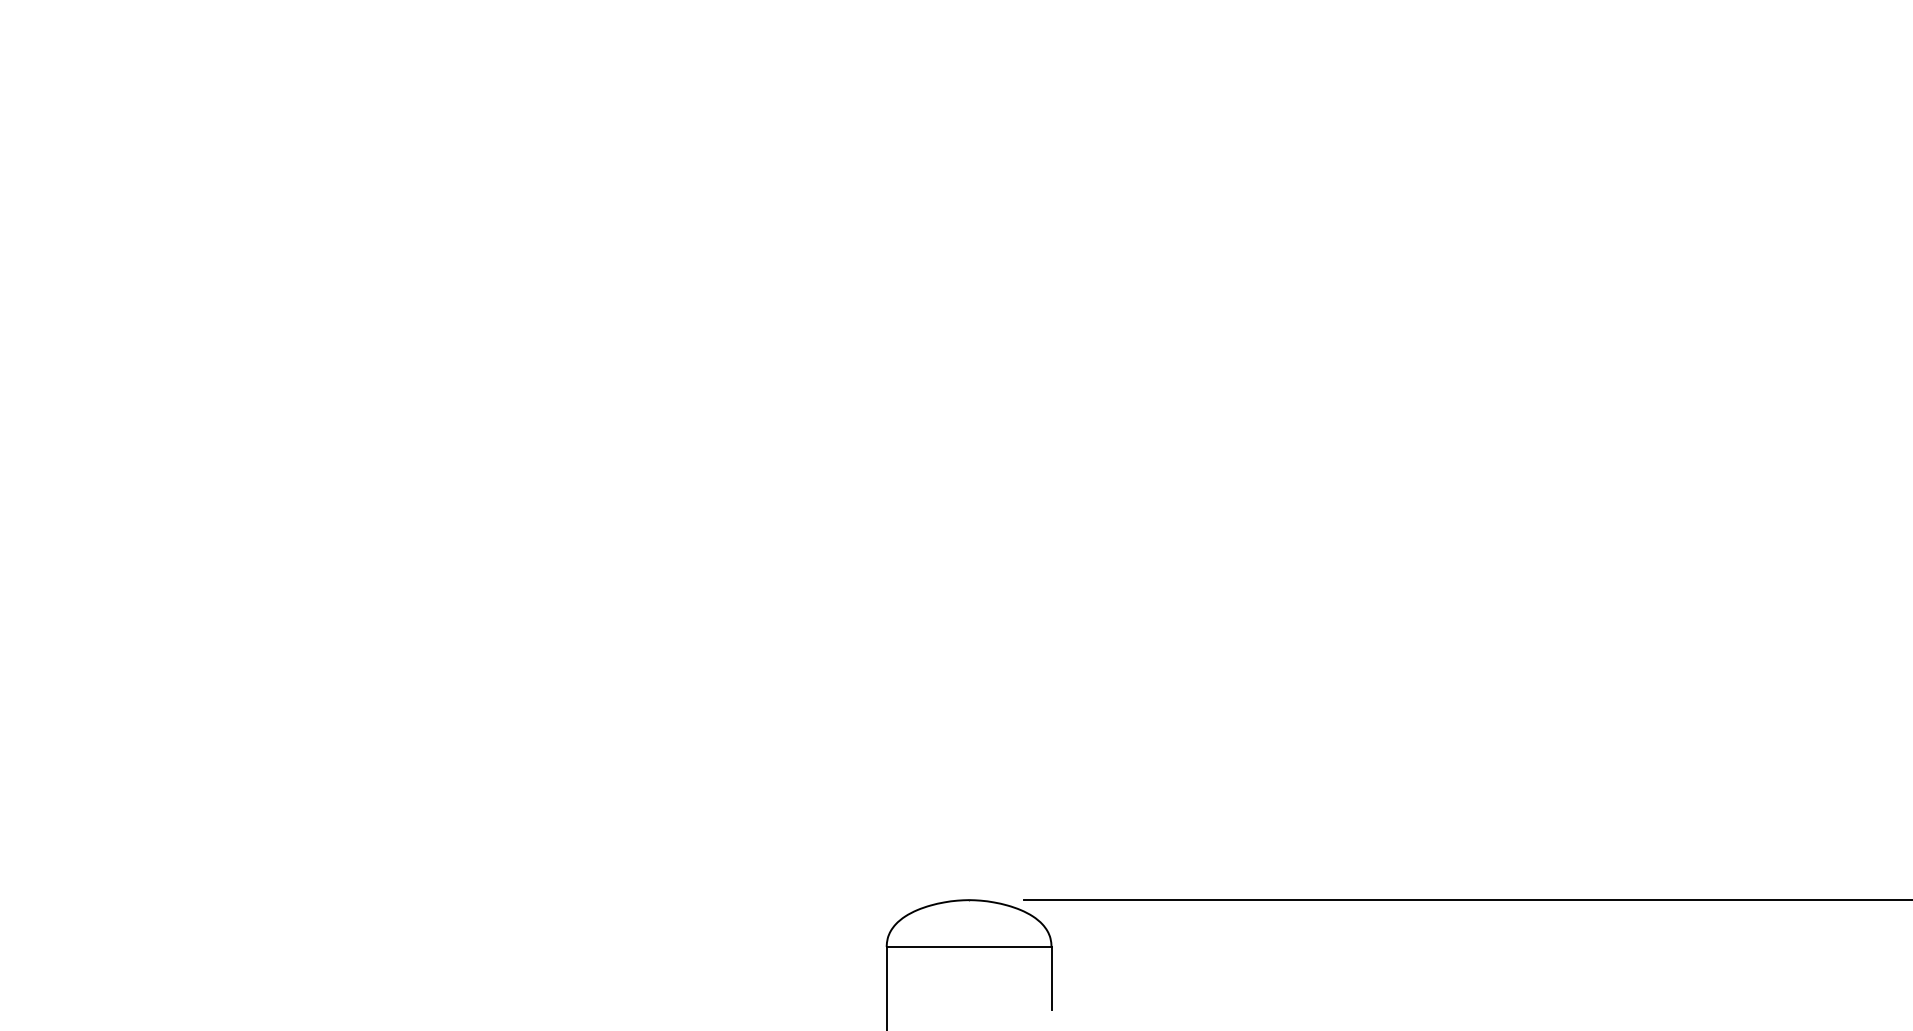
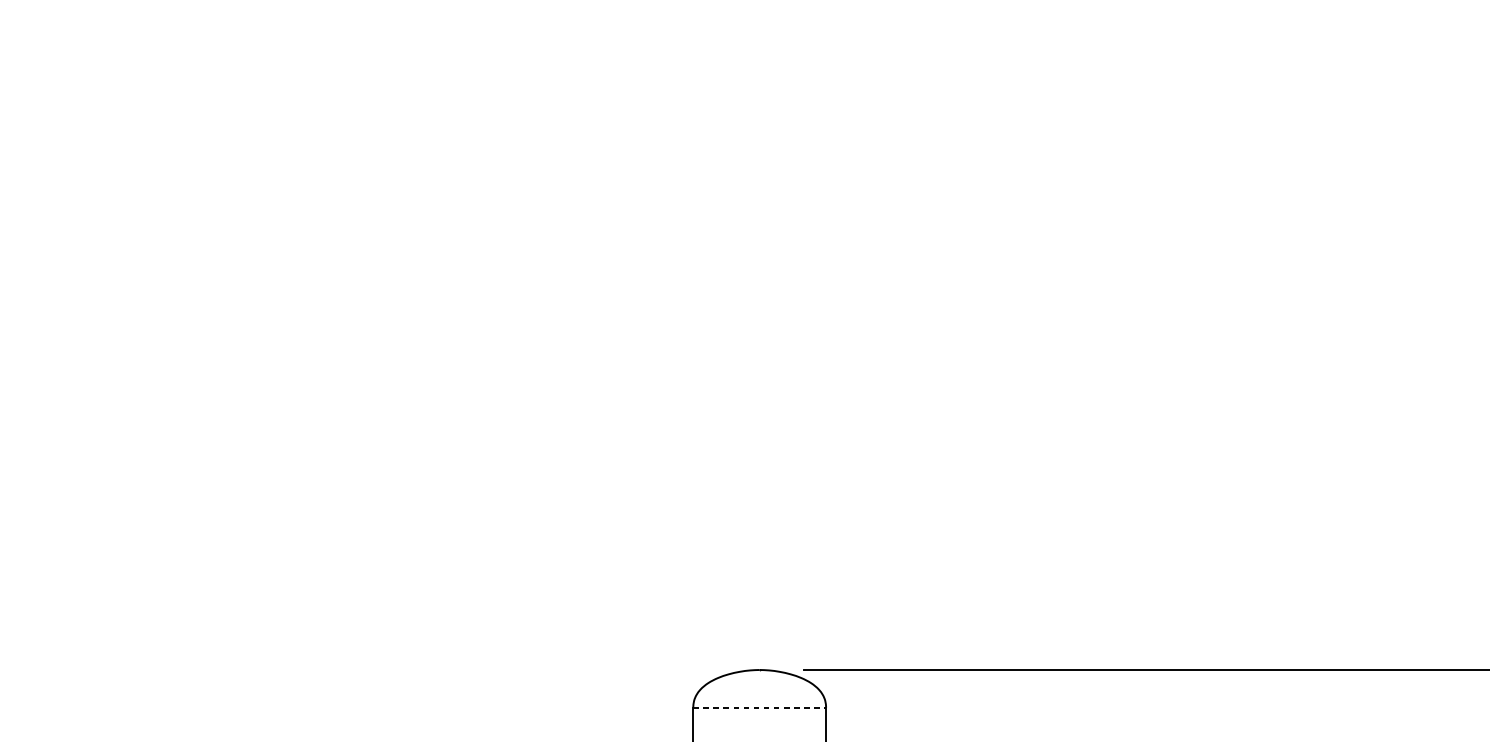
line: (969, 946) -> (759, 707), solid -> dashed

